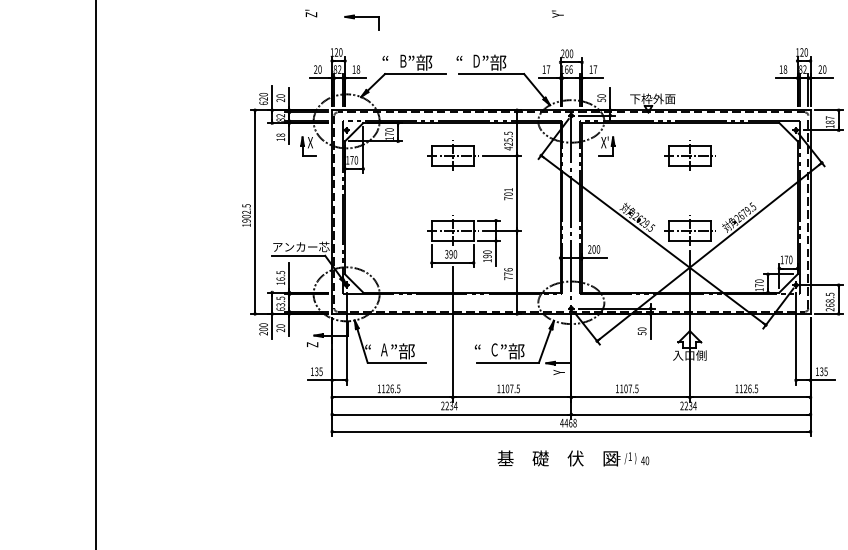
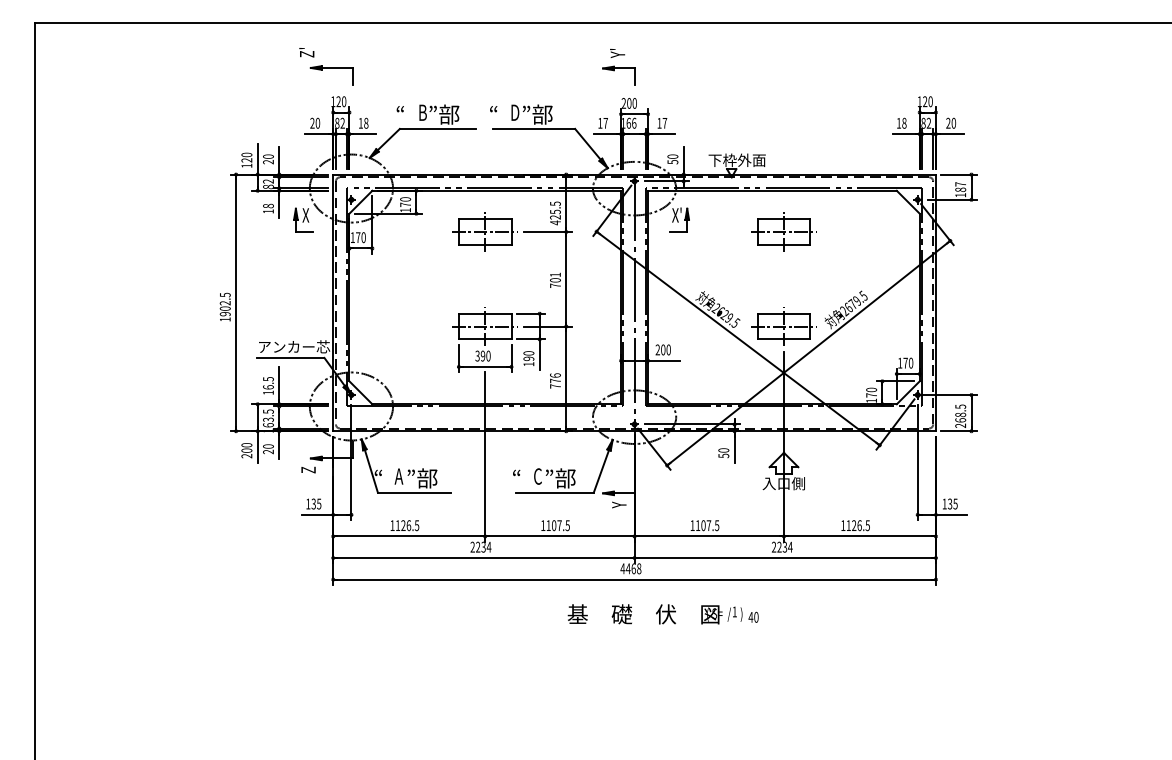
part: (361, 17) -> (331, 68), moved
part: (558, 31) -> (618, 75), added
text: (263, 103) -> (246, 165), 620 -> 120
text: (572, 458) -> (662, 614), moved

